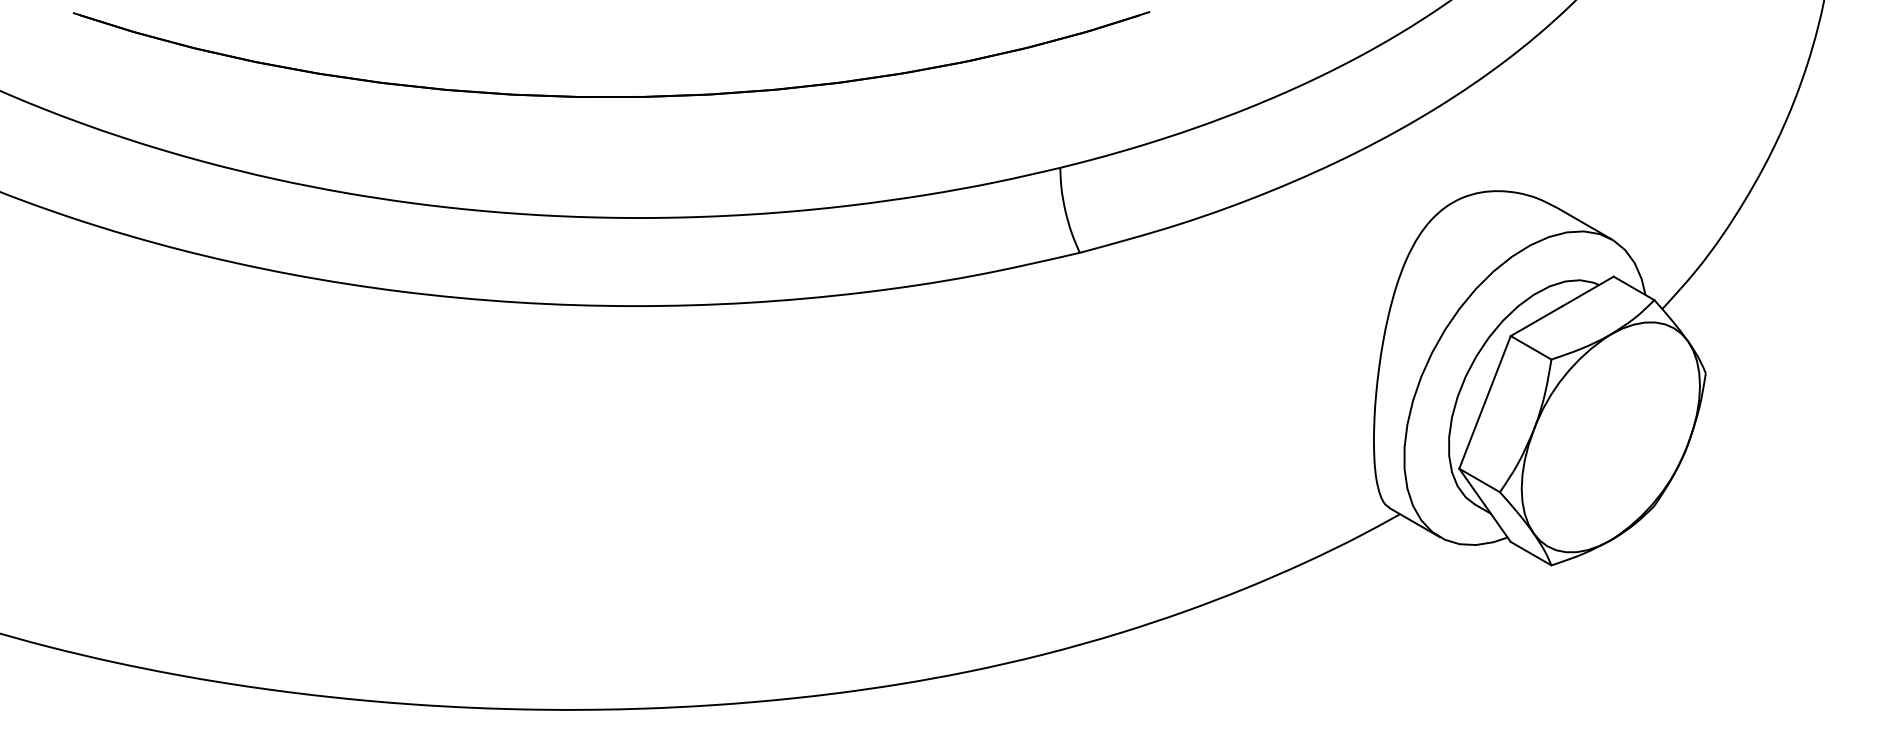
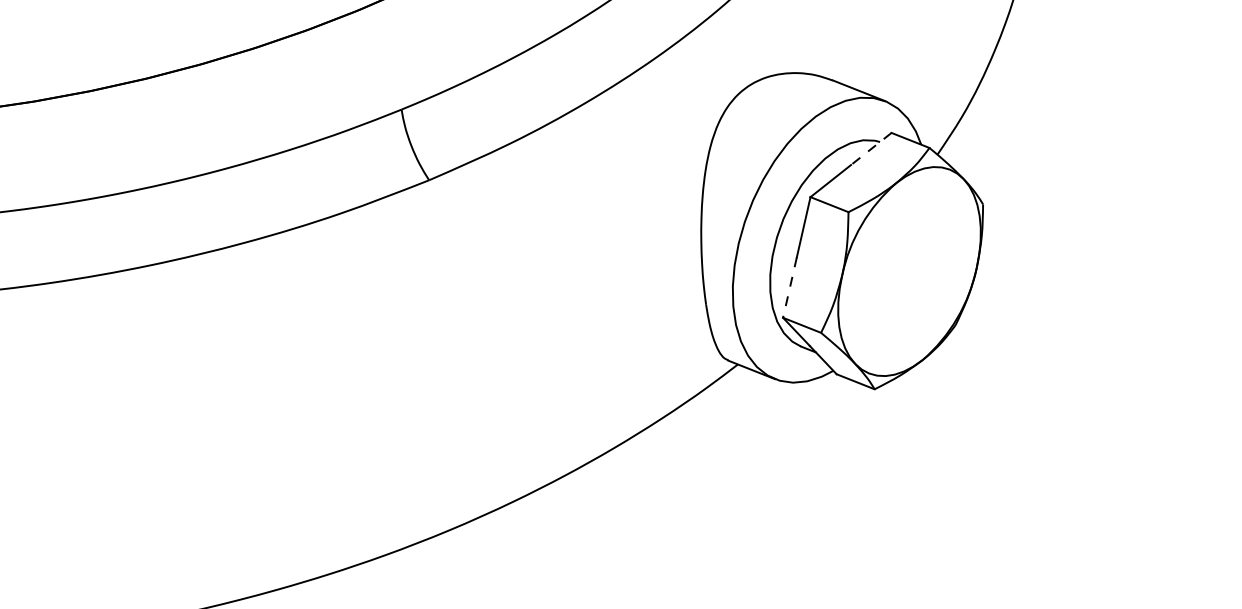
line: (1587, 291) -> (870, 149), solid -> dashed
line: (1472, 435) -> (790, 287), solid -> dashed

